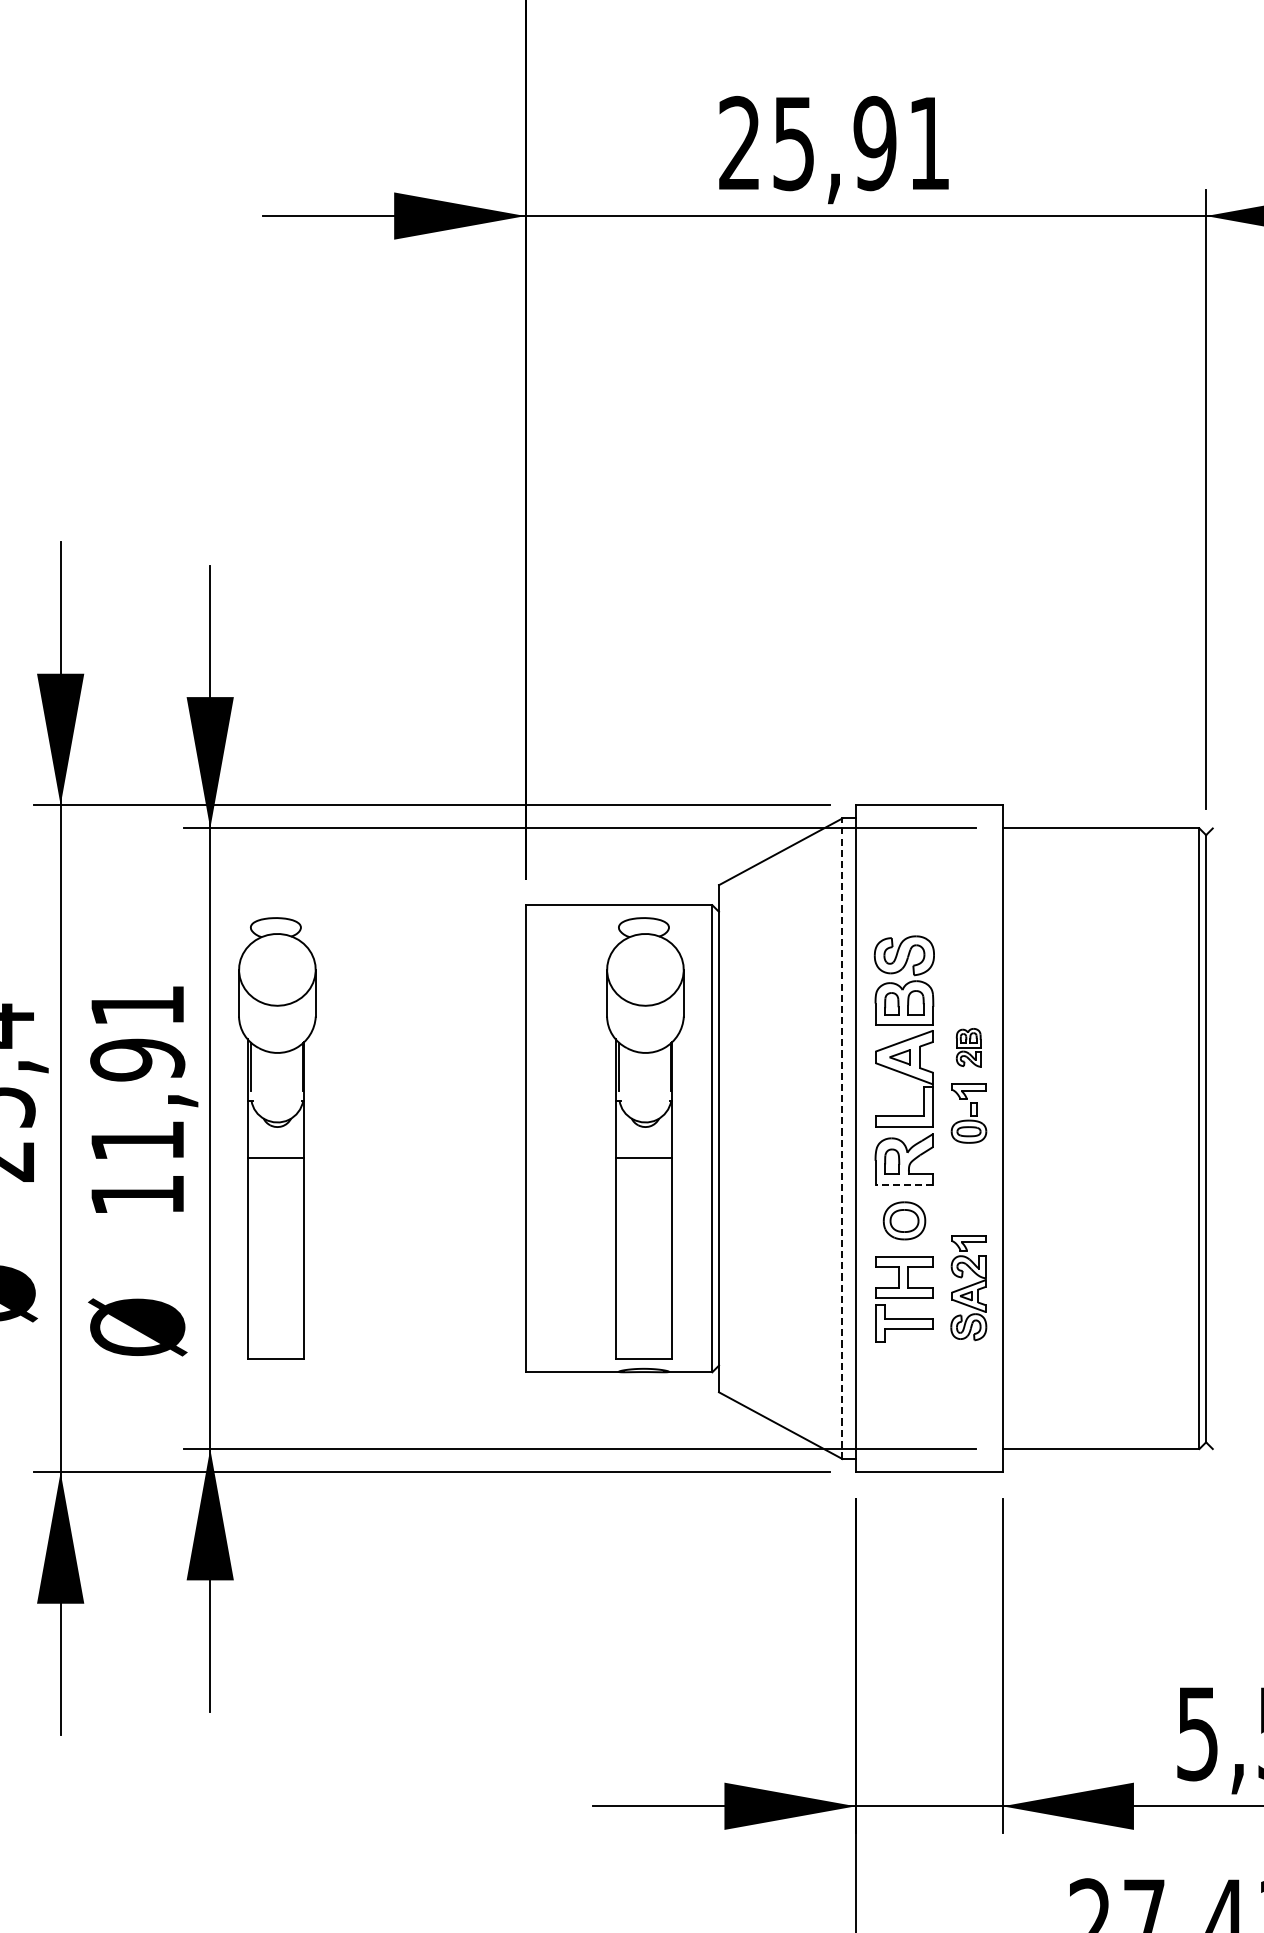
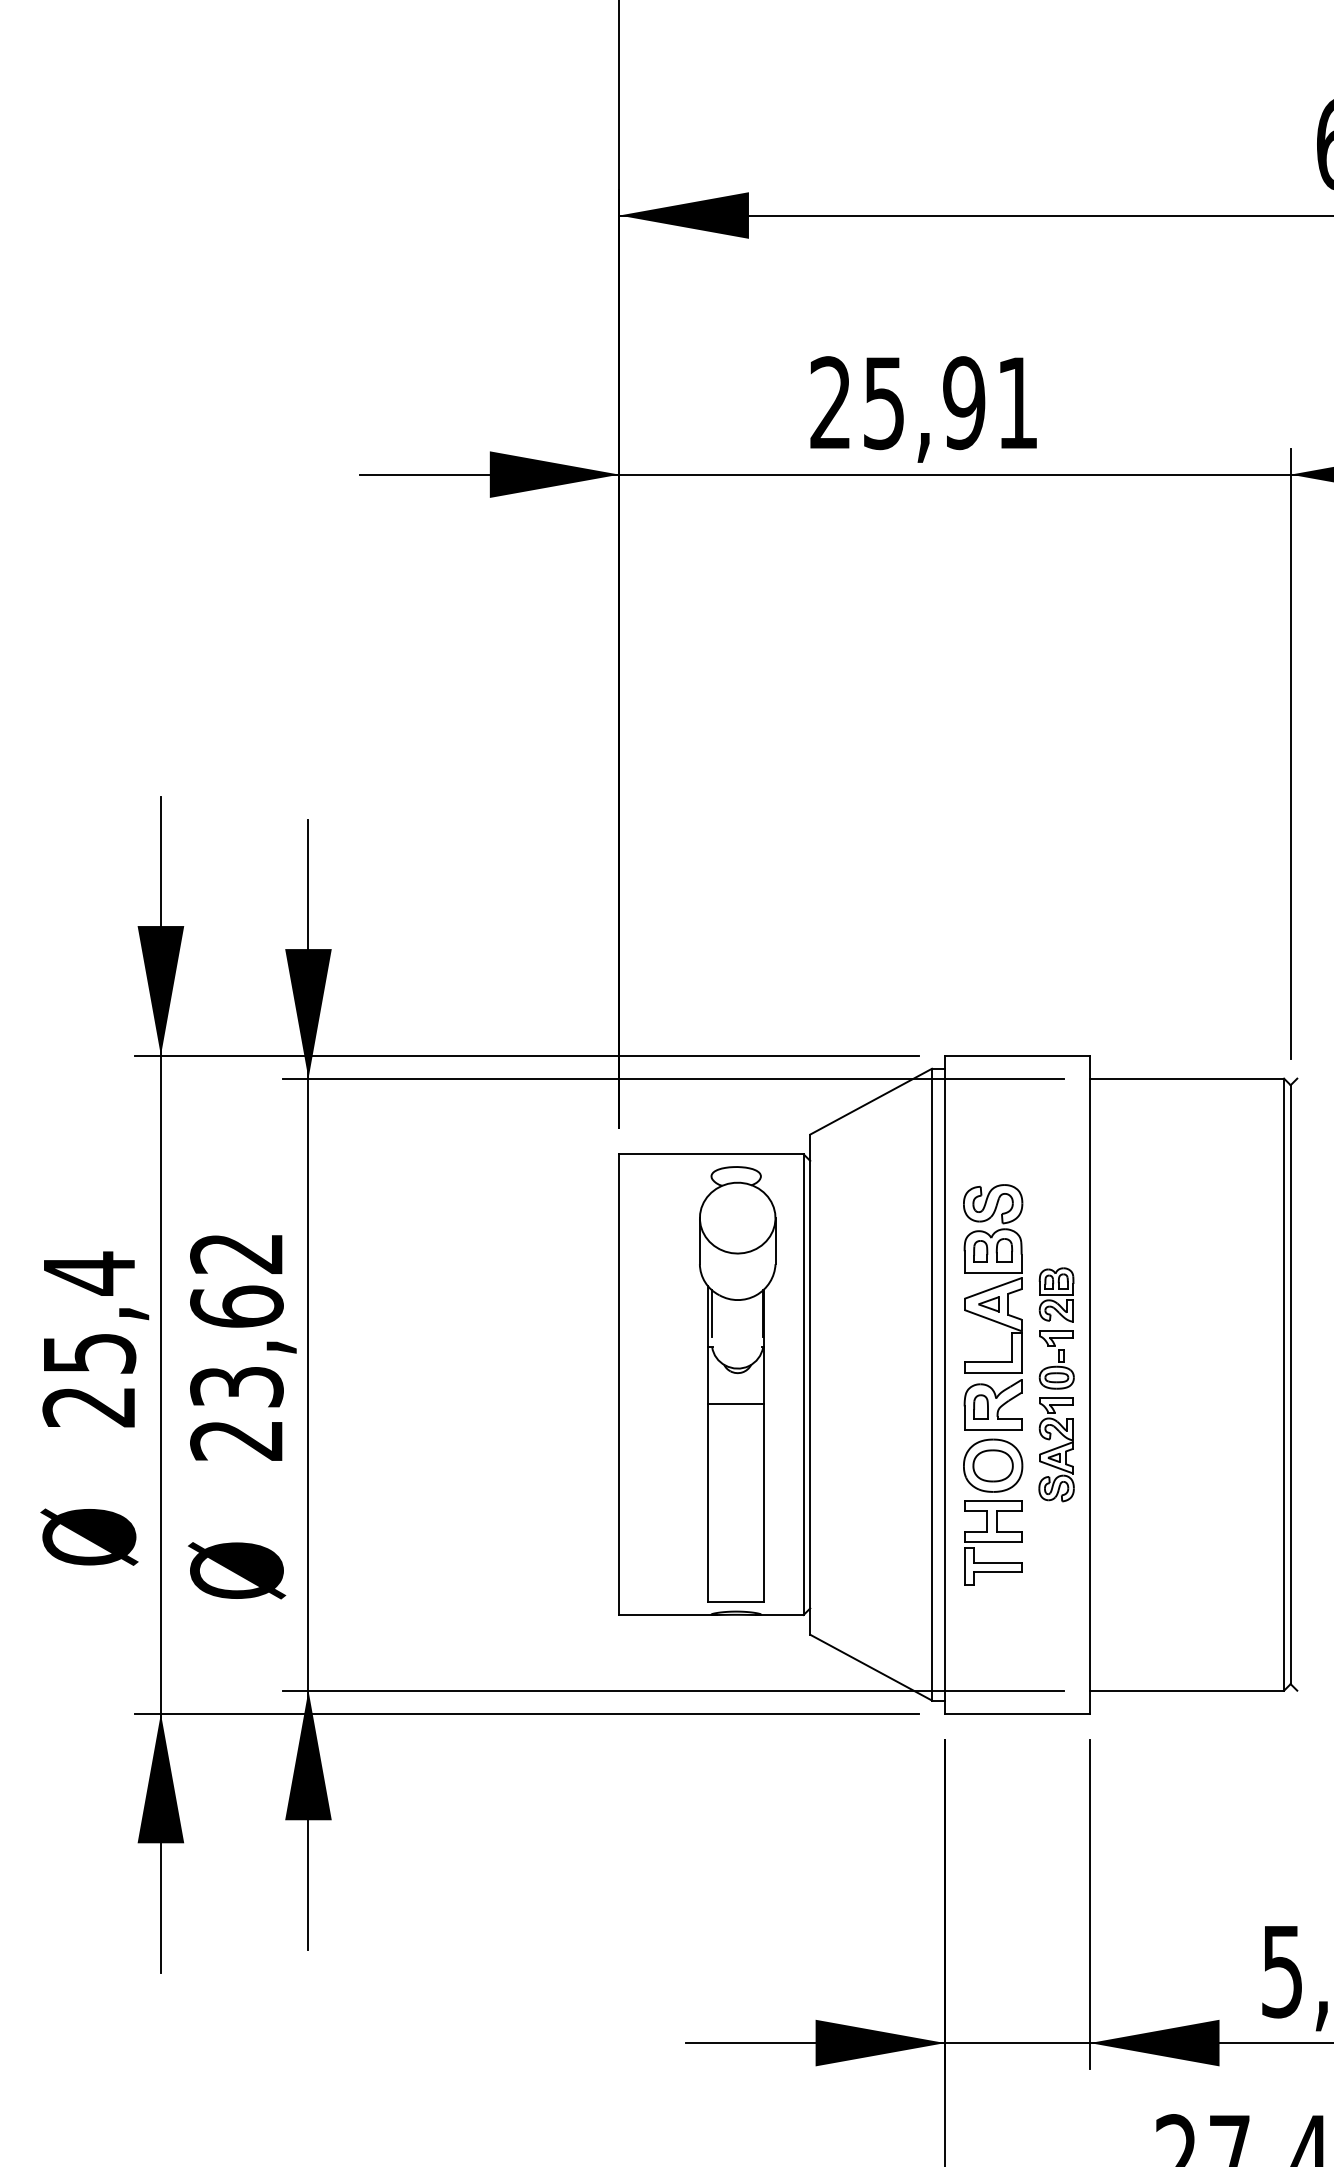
part: (968, 1047) -> (1056, 1294), size x1.43
text: (137, 1101) -> (236, 1347), 11,91 -> 23,62
part: (277, 1138) -> (374, 1384), removed
line: (842, 1138) -> (932, 1384), dashed -> solid
line: (904, 1185) -> (993, 1430), dashed -> solid
part: (904, 1220) -> (993, 1465), size x1.43
part: (968, 1287) -> (1056, 1449), moved

